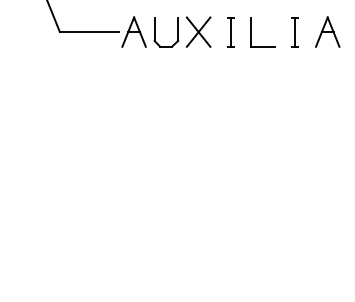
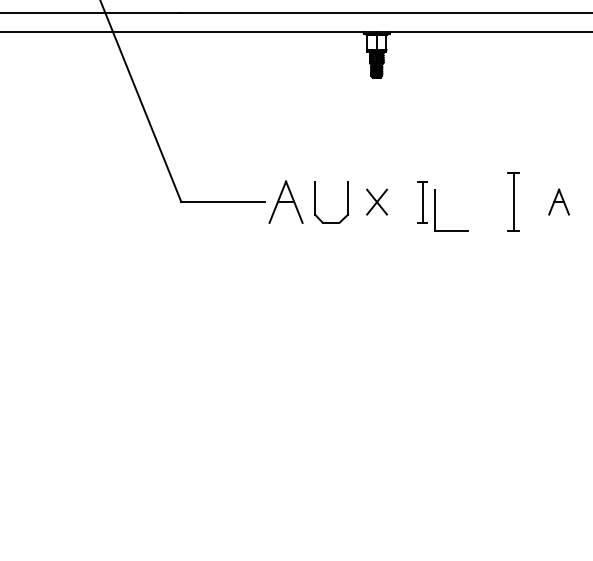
part: (198, 31) -> (376, 201), size x0.6
part: (327, 31) -> (558, 201), size x0.6
part: (252, 32) -> (435, 210), moved
part: (295, 32) -> (513, 202), size x1.4

